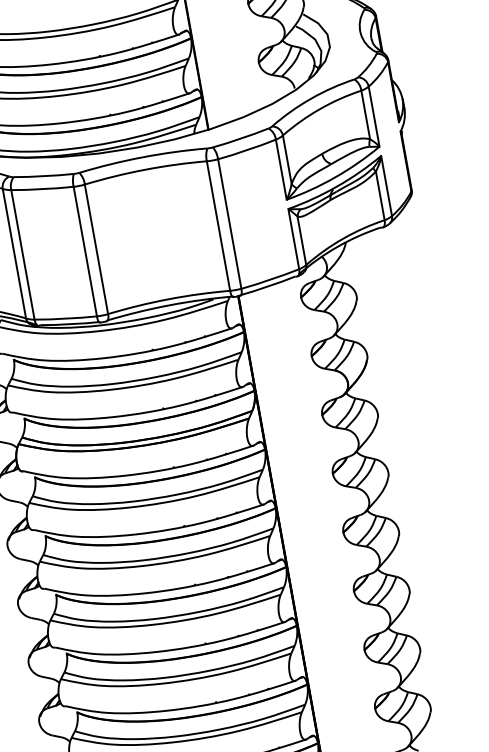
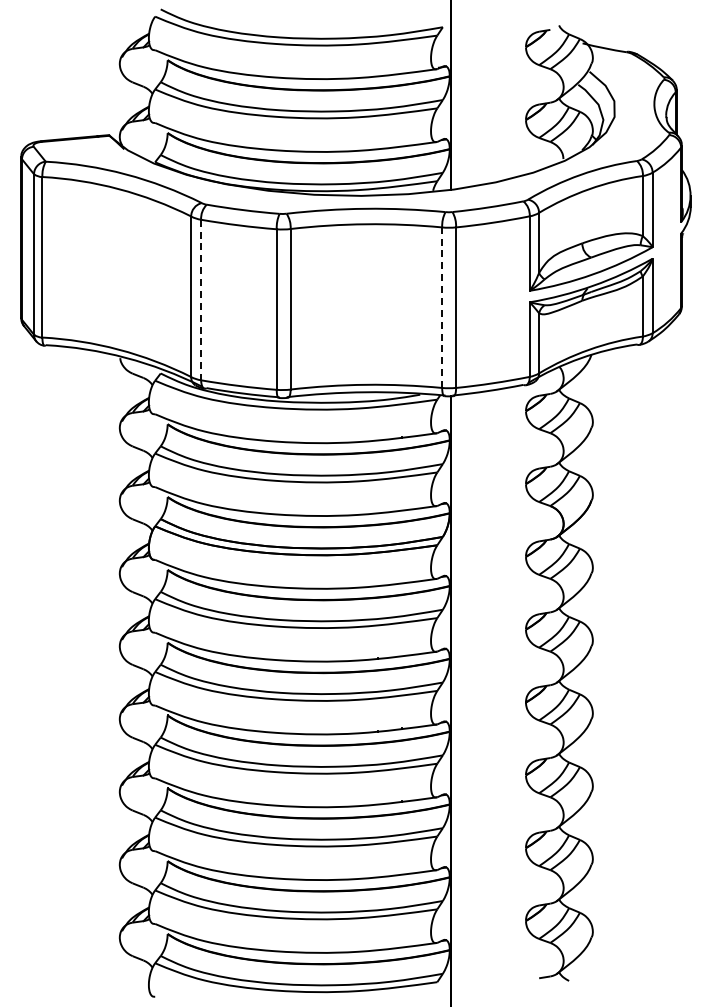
line: (218, 225) -> (442, 307), solid -> dashed
line: (23, 255) -> (201, 300), solid -> dashed

